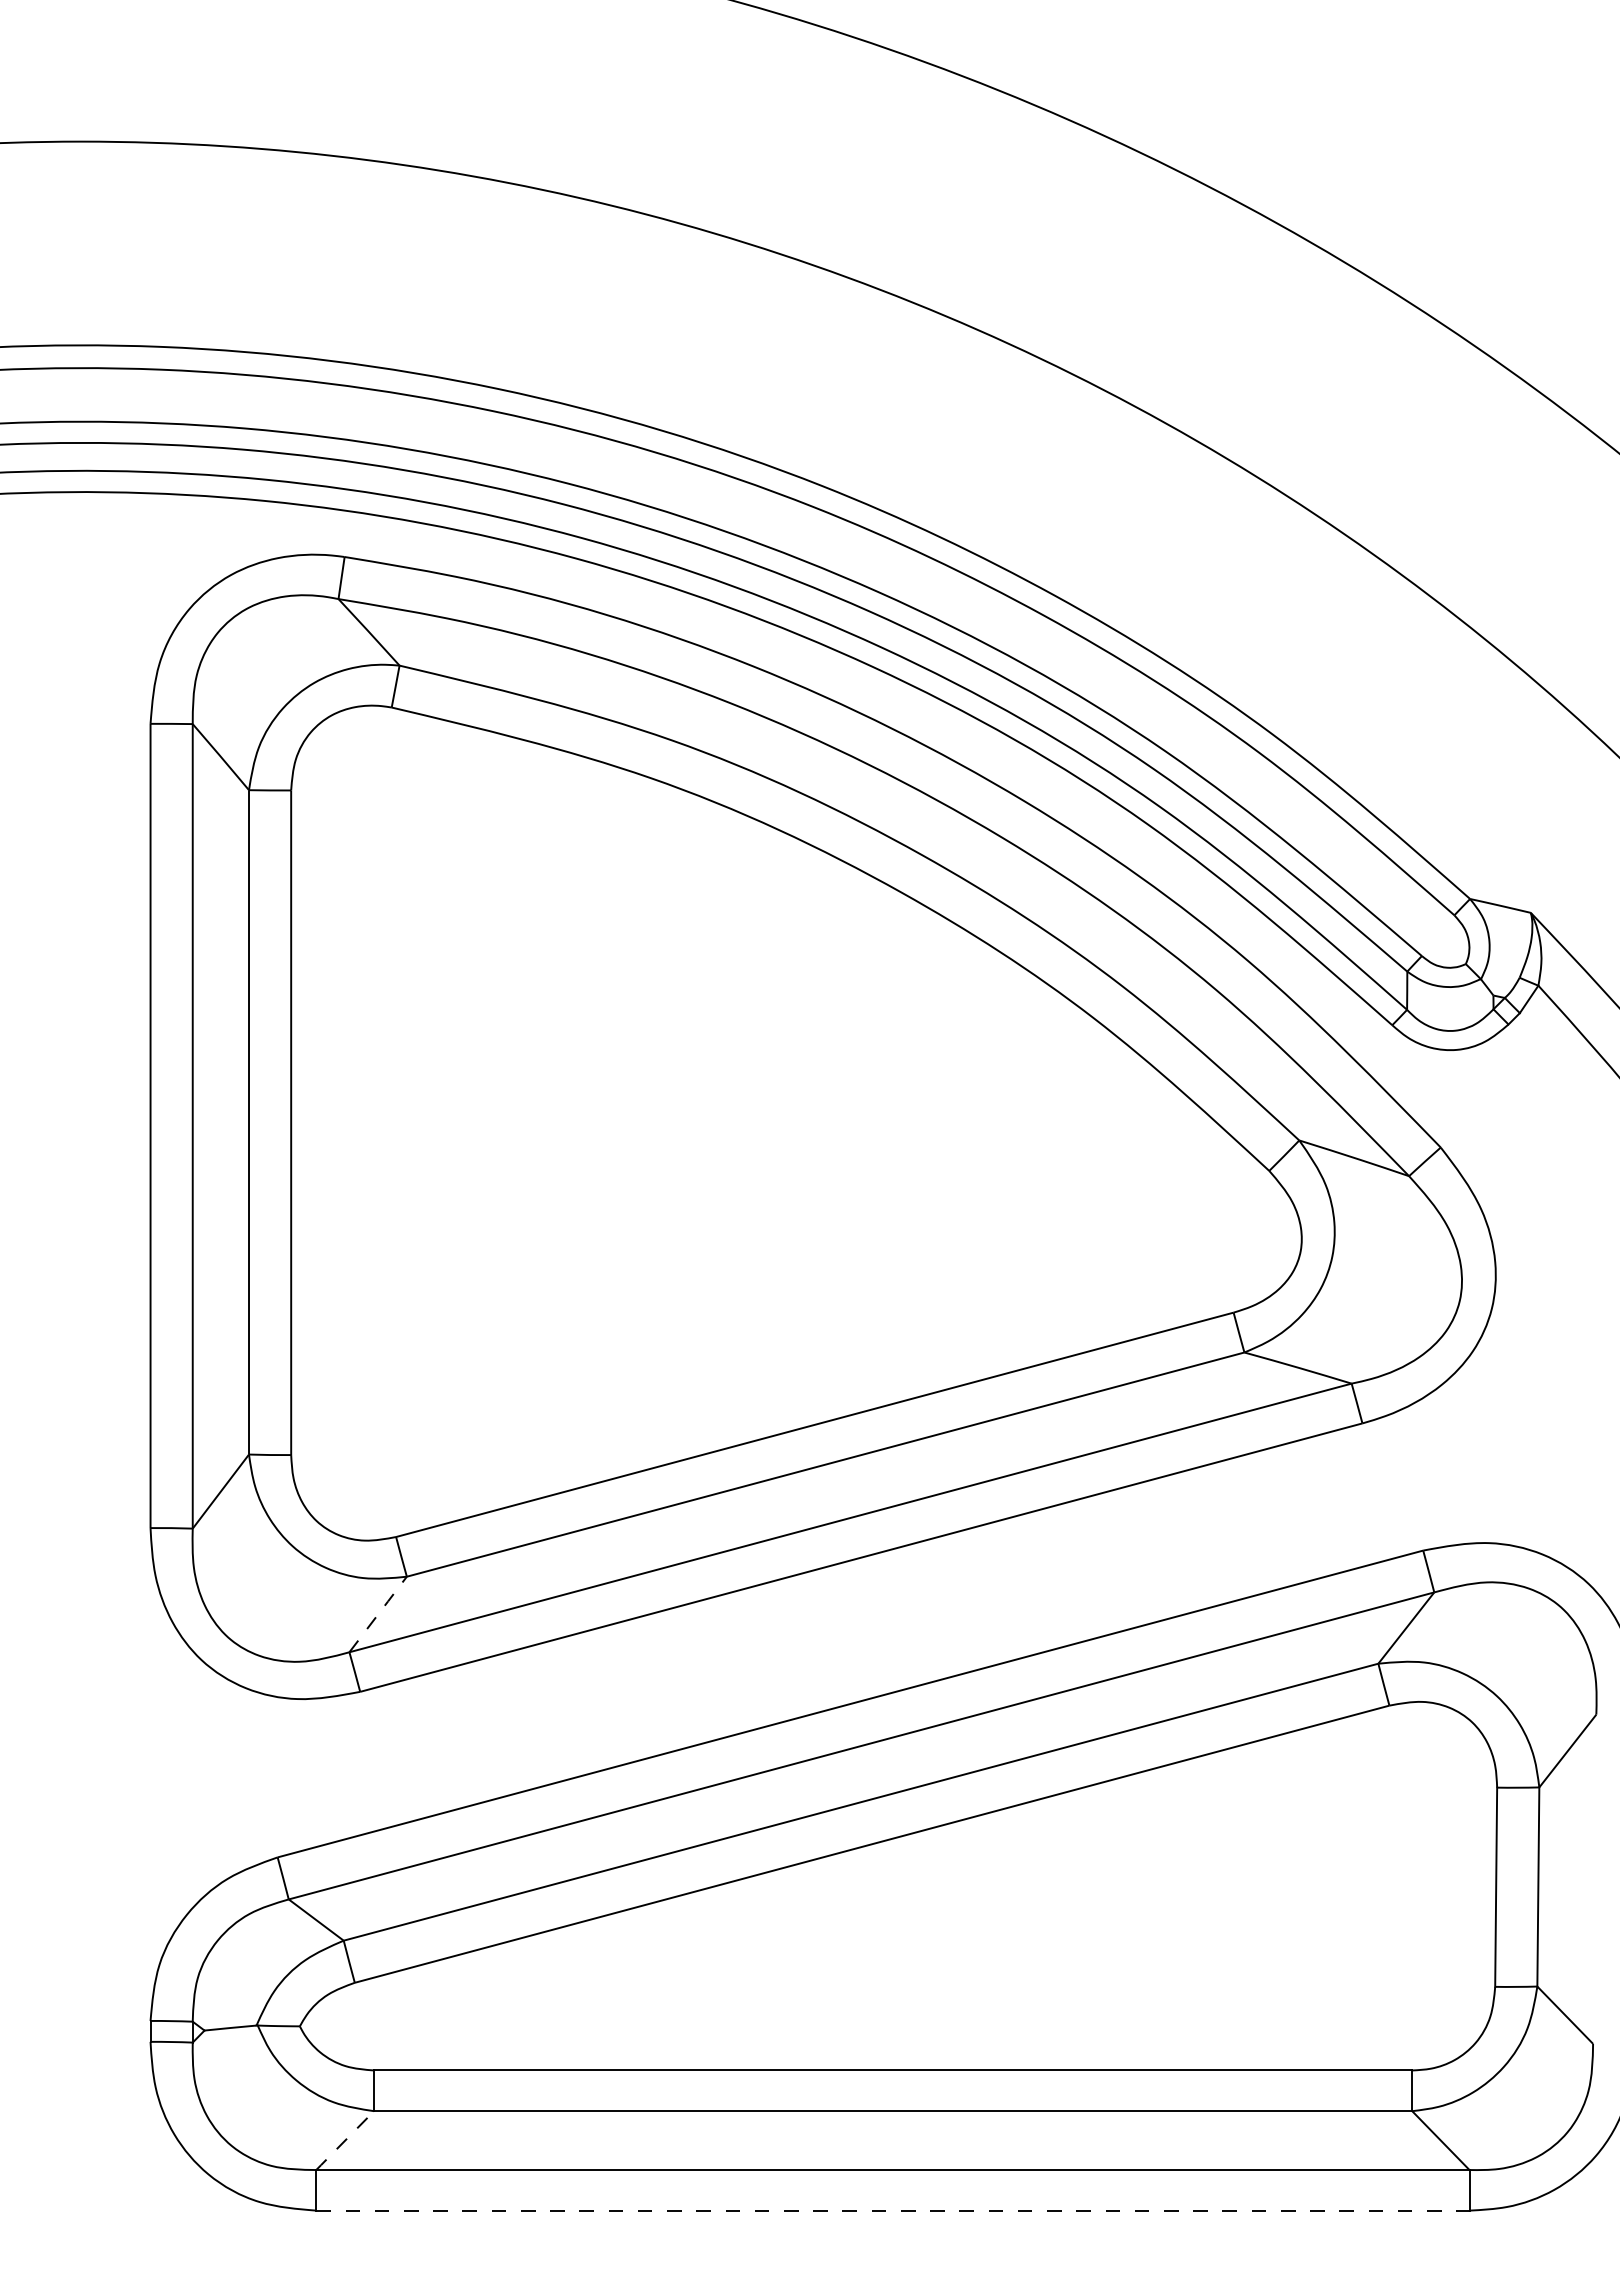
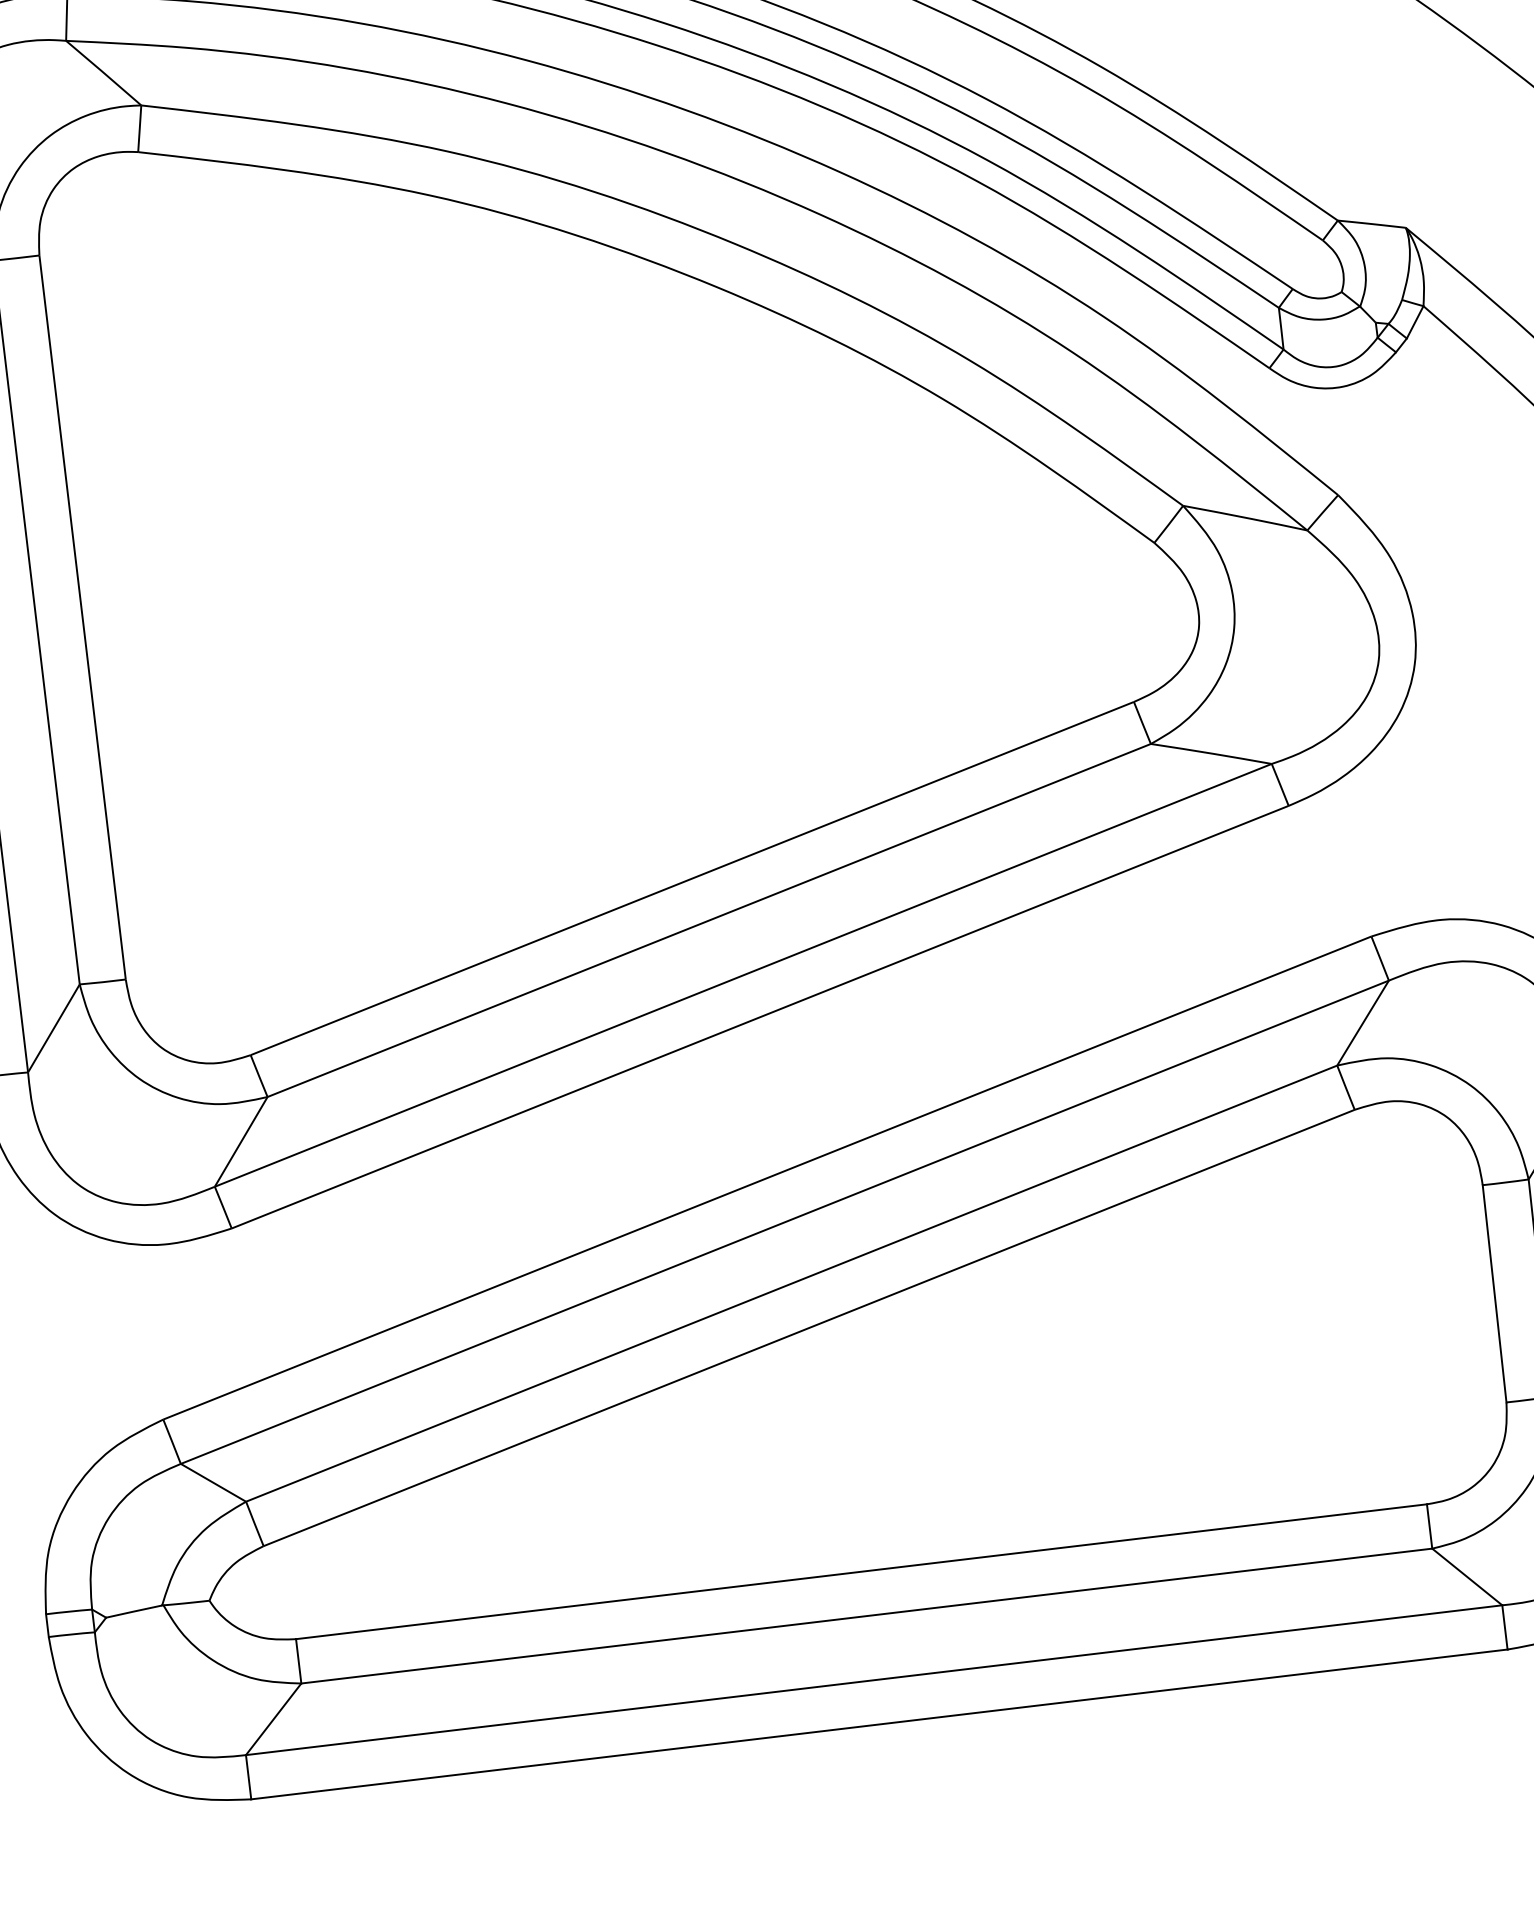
line: (378, 1613) -> (241, 1140), dashed -> solid
line: (345, 2140) -> (273, 1719), dashed -> solid
line: (892, 2210) -> (878, 1724), dashed -> solid

